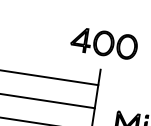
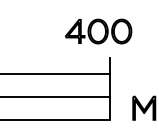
part: (104, 43) -> (98, 31), moved

